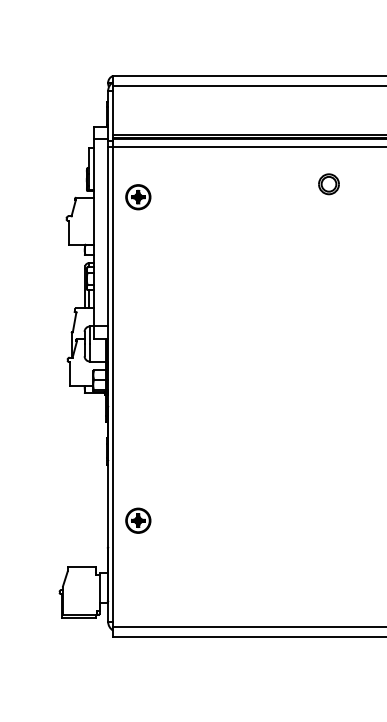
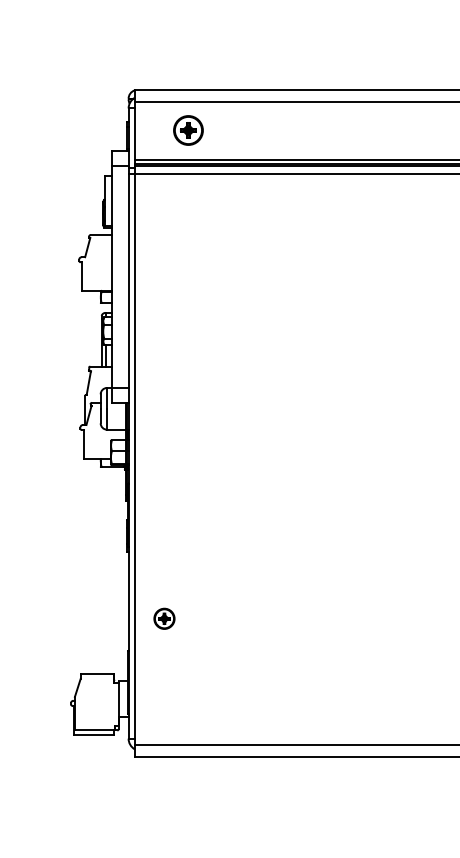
part: (328, 183) -> (390, 218), removed
part: (138, 197) -> (188, 130), moved
part: (138, 520) -> (164, 618), size x0.7

